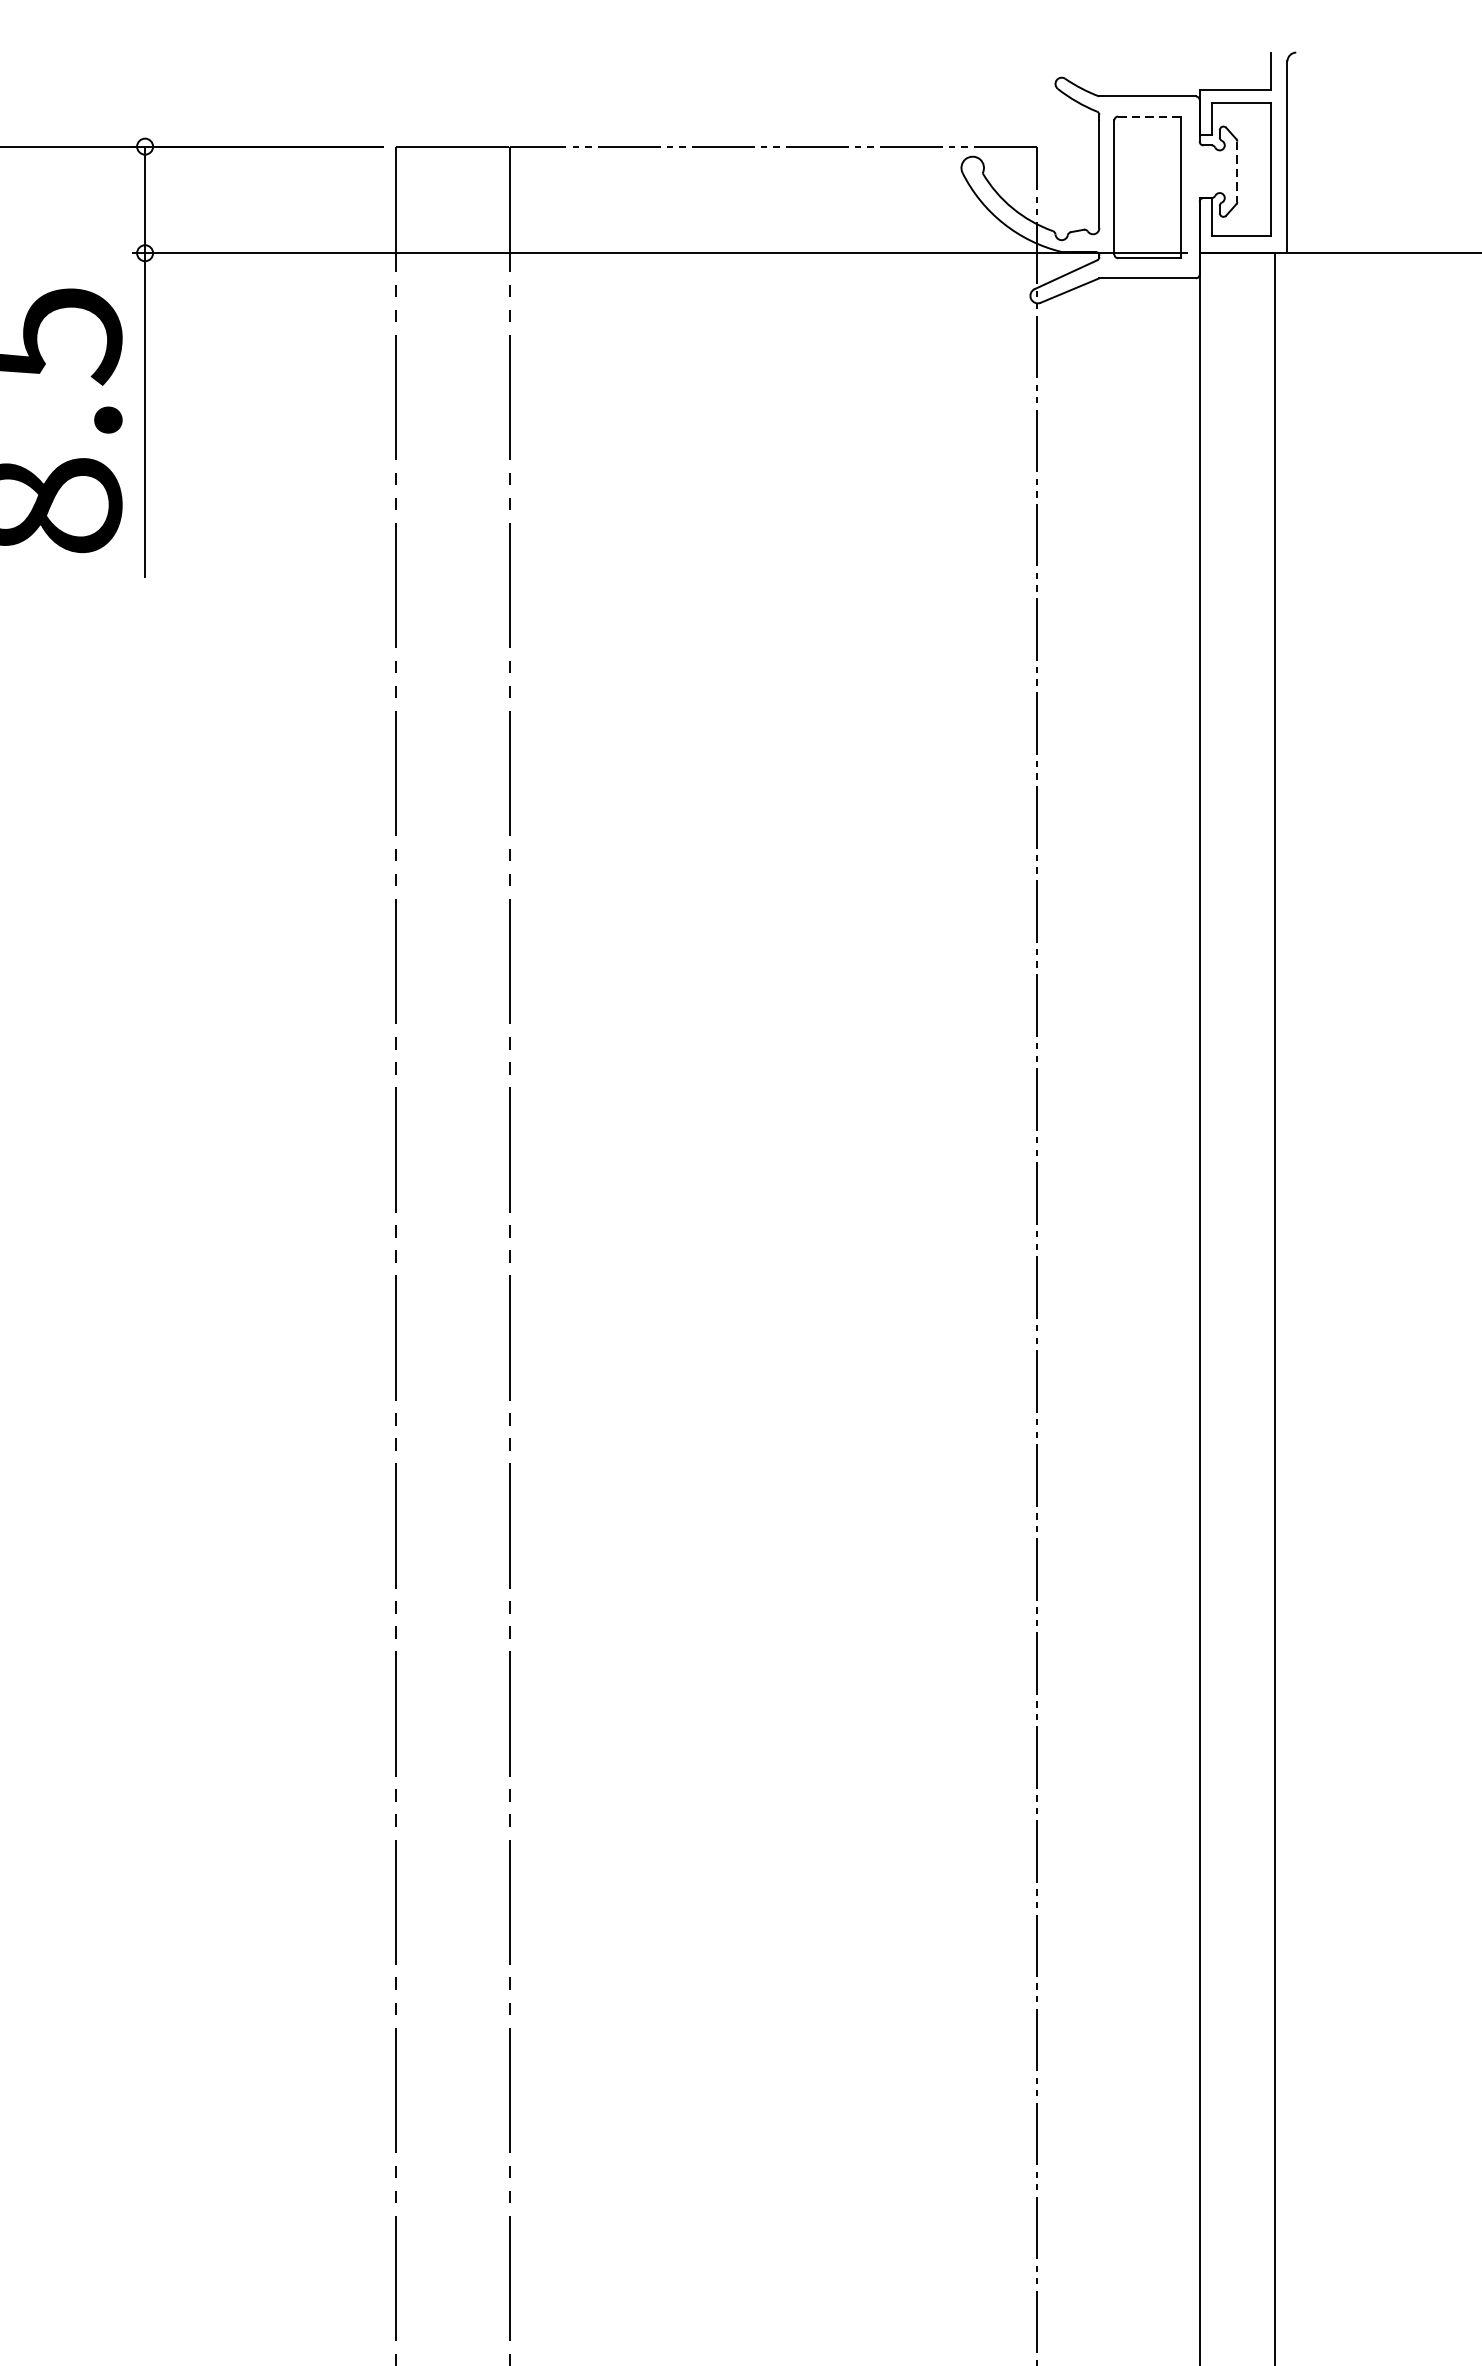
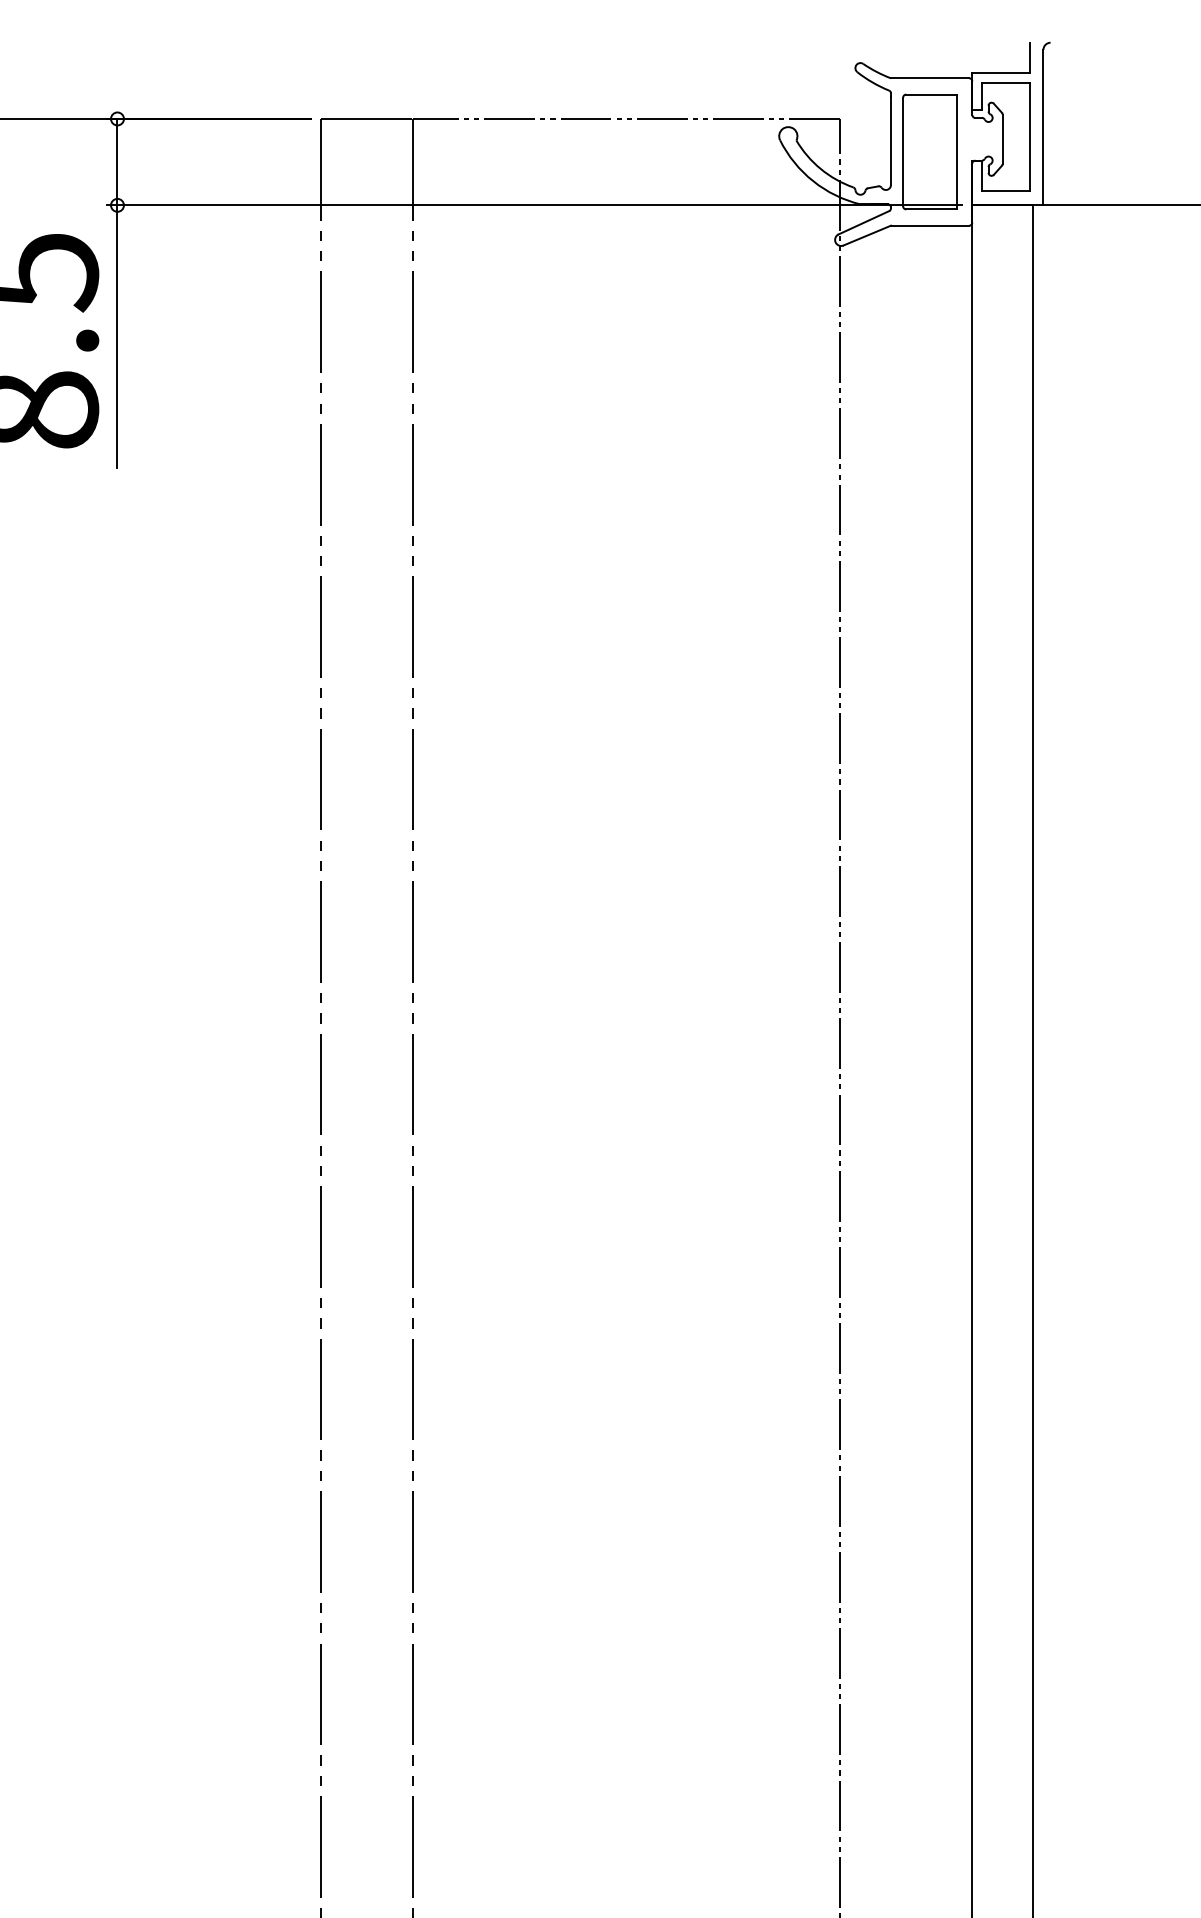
line: (1149, 116) -> (931, 94), dashed -> solid
line: (1236, 171) -> (1002, 139), dashed -> solid

